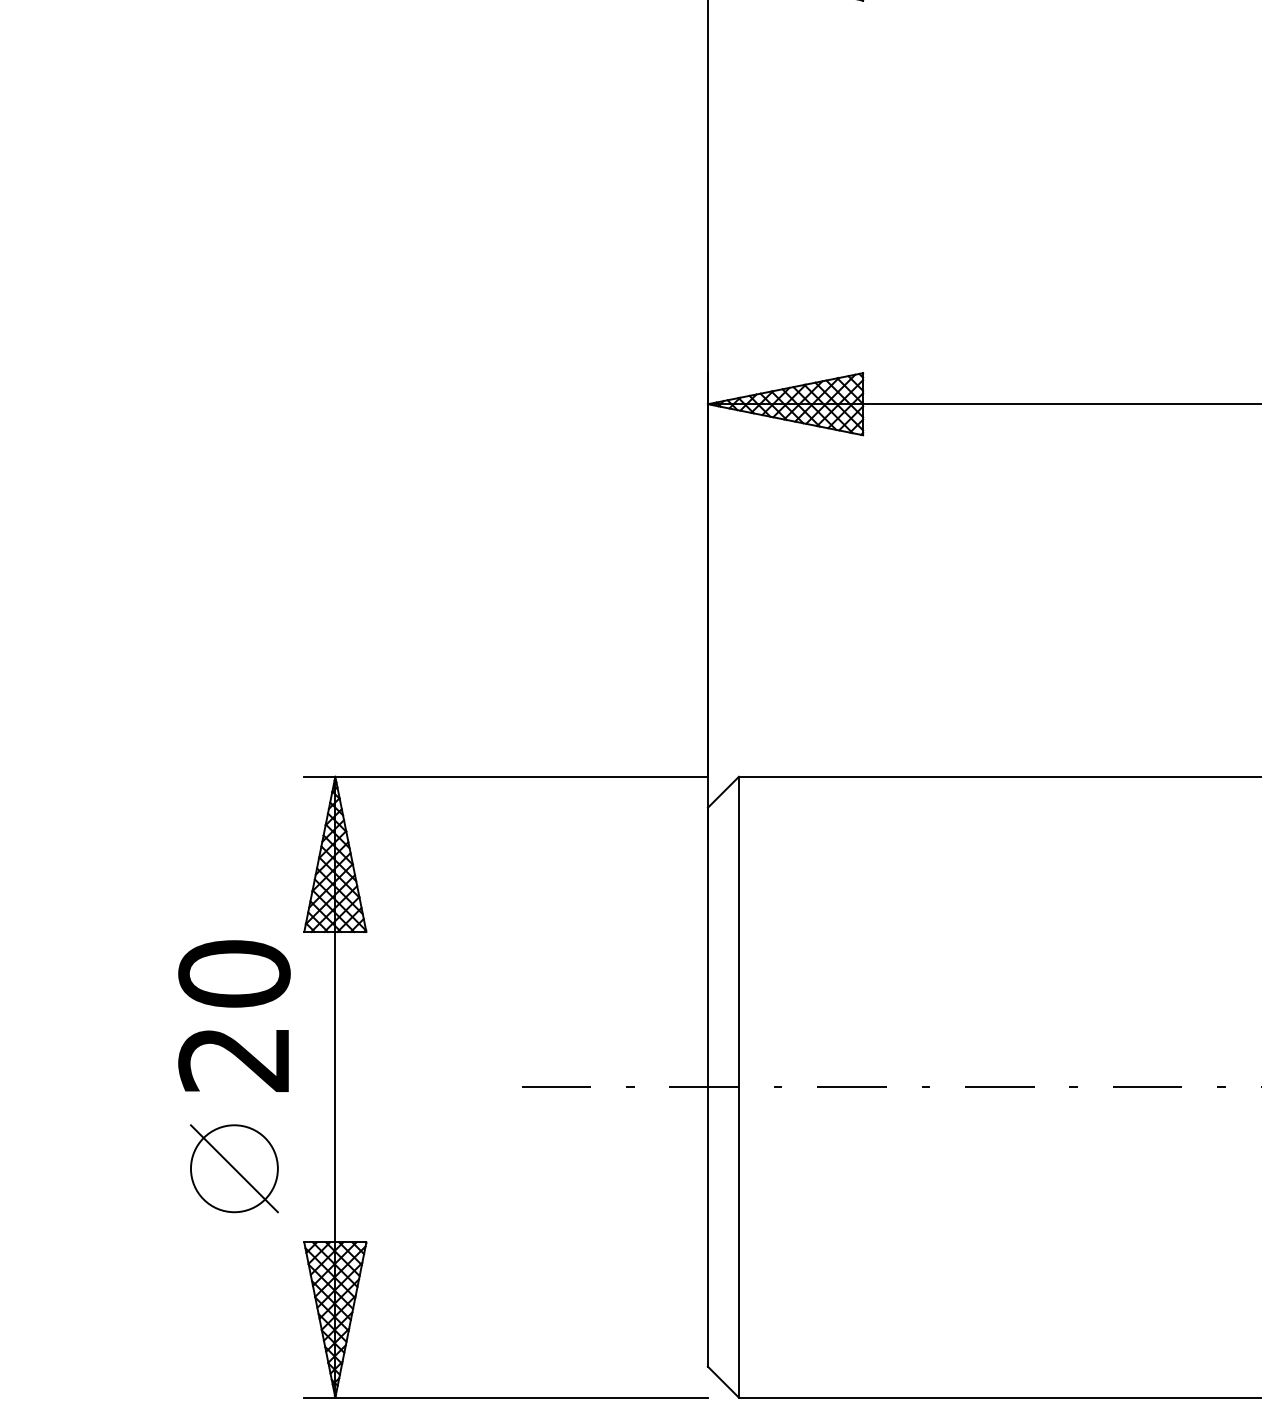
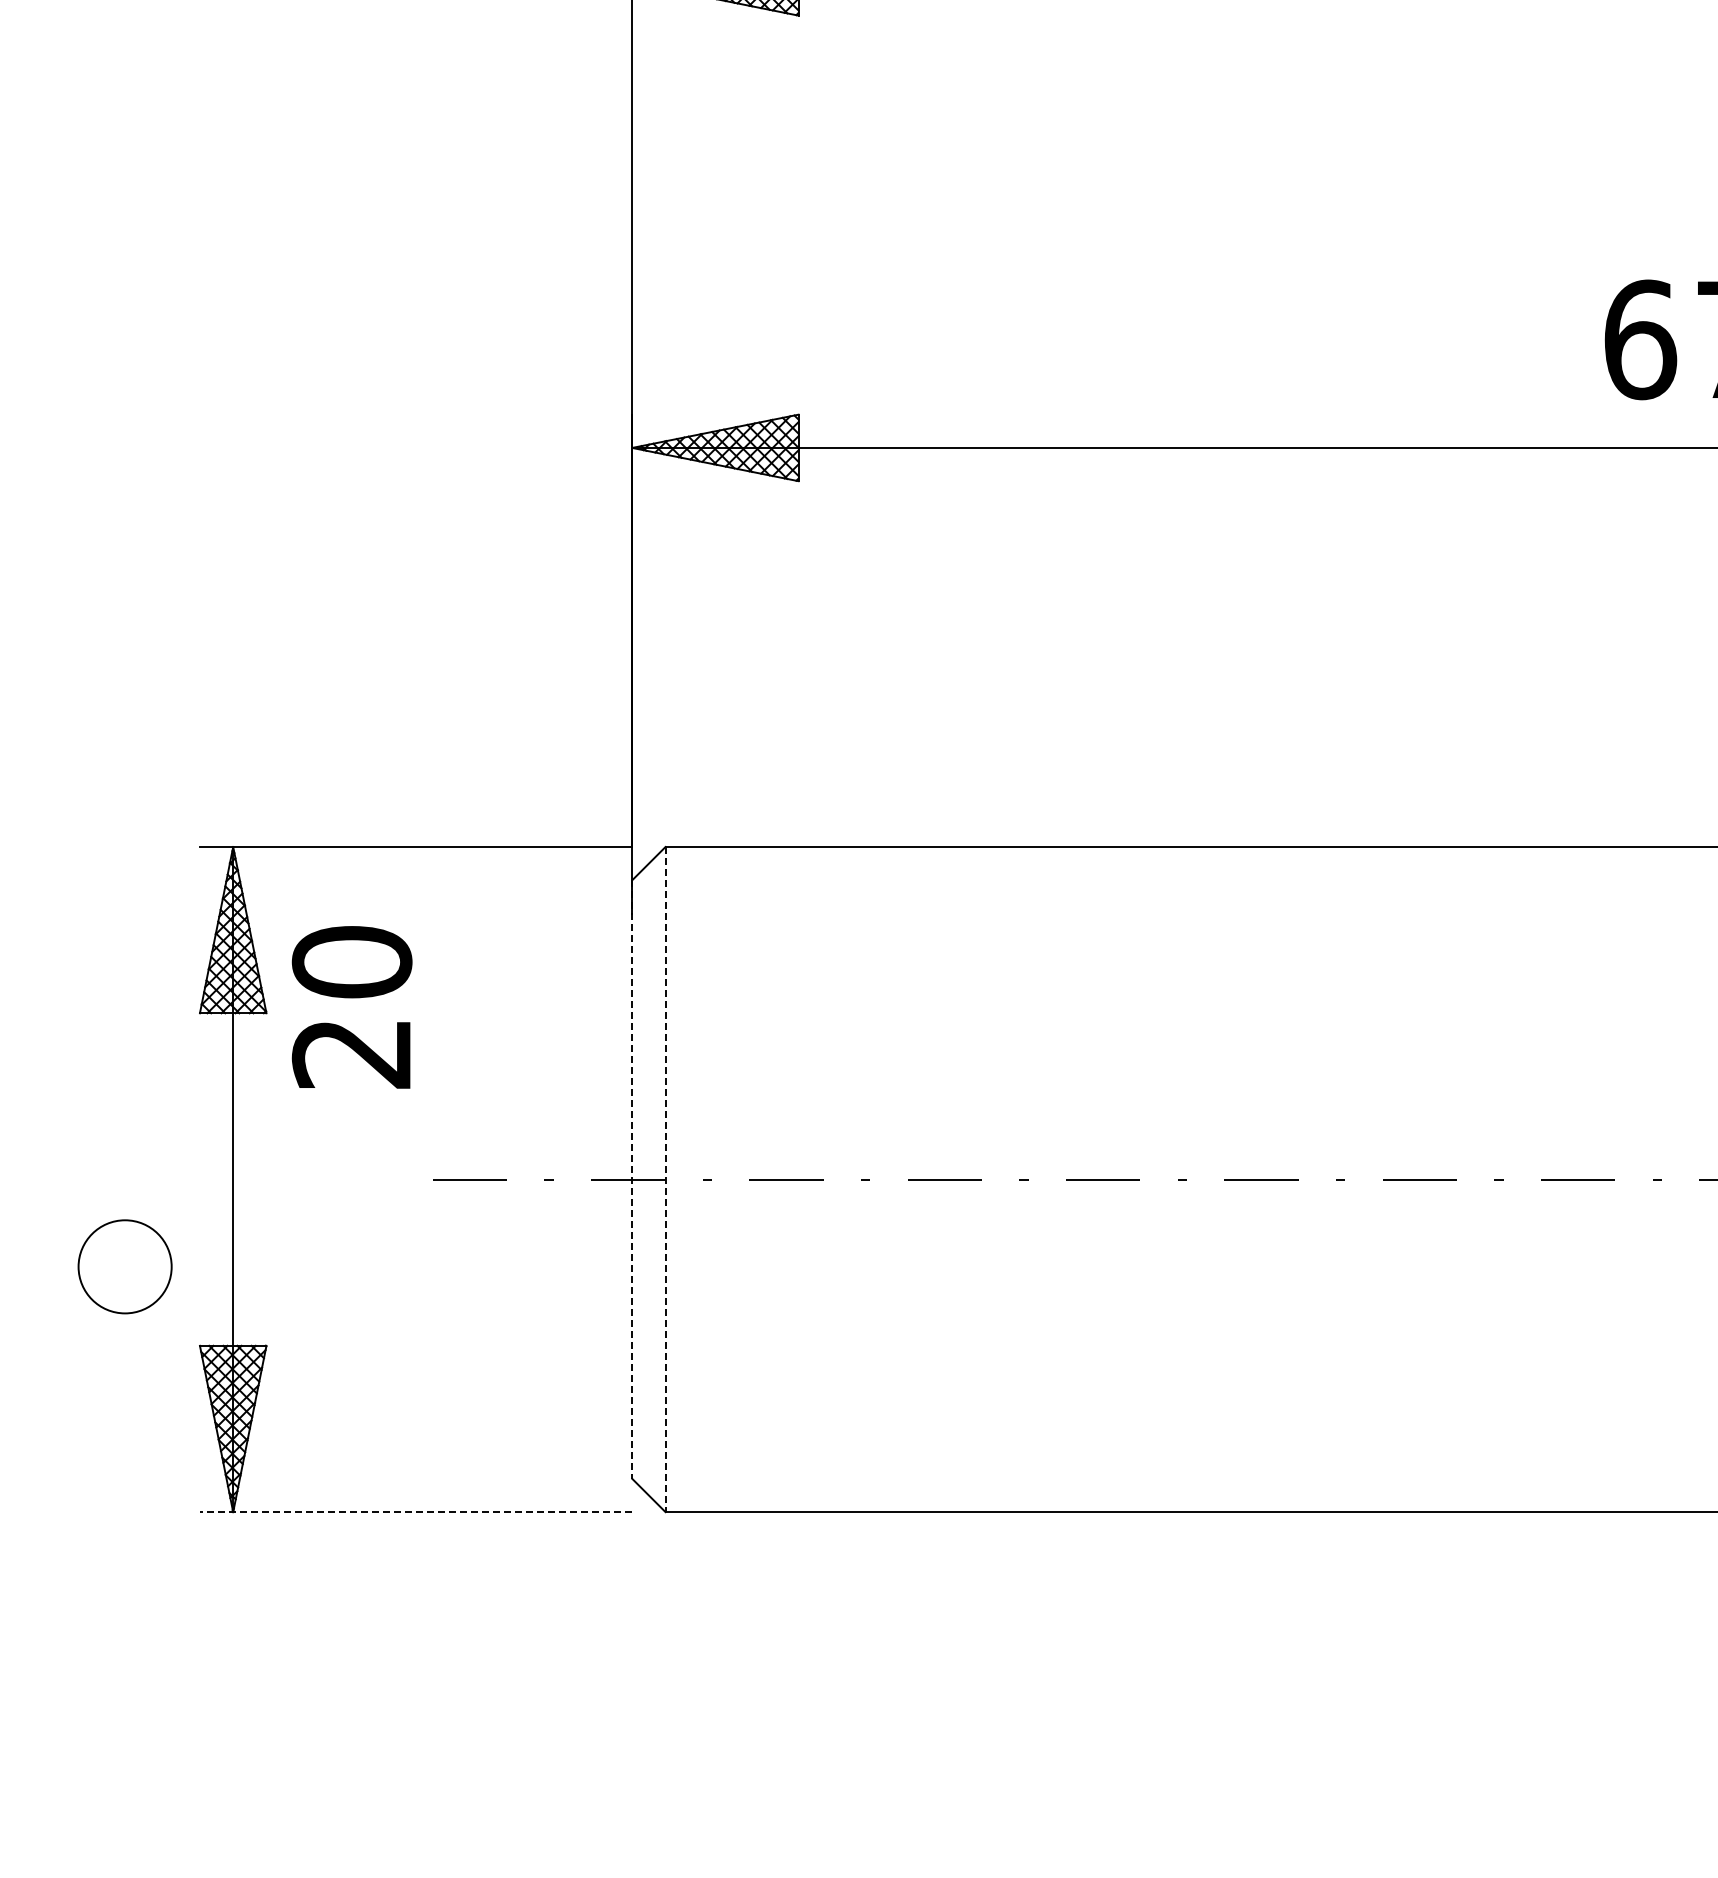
text: (233, 1016) -> (351, 1007), moved
line: (738, 1087) -> (665, 1179), solid -> dashed
line: (708, 1088) -> (632, 1180), solid -> dashed
line: (233, 1168) -> (124, 1266), removed
line: (505, 1398) -> (415, 1512), solid -> dashed

